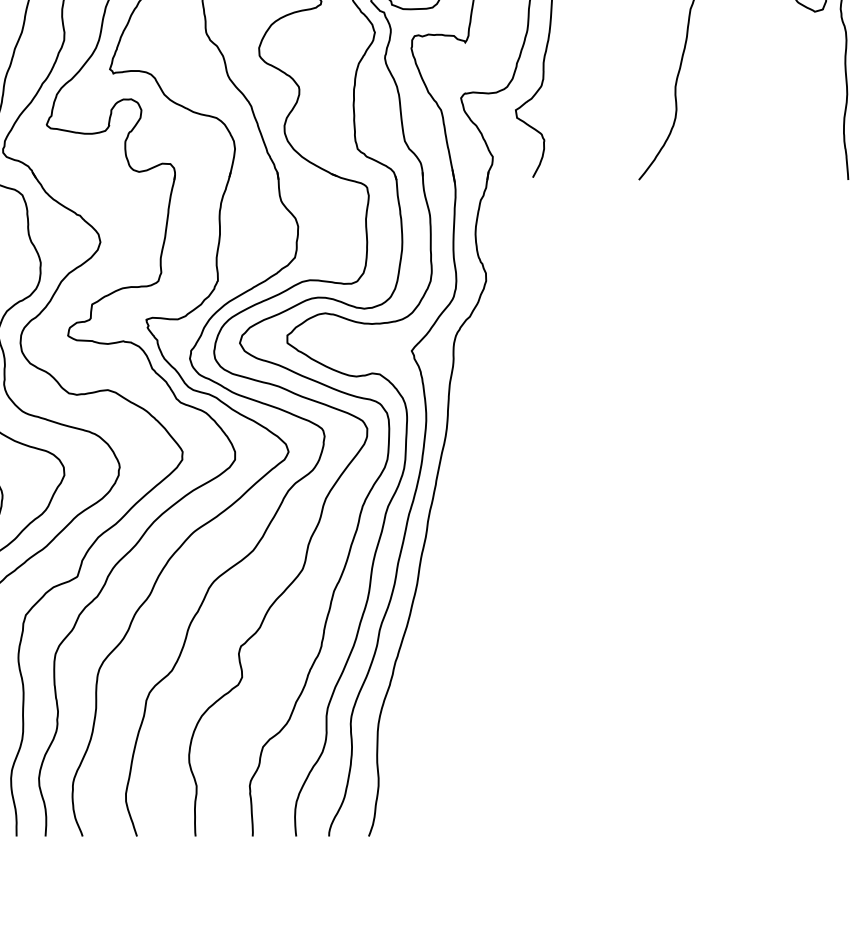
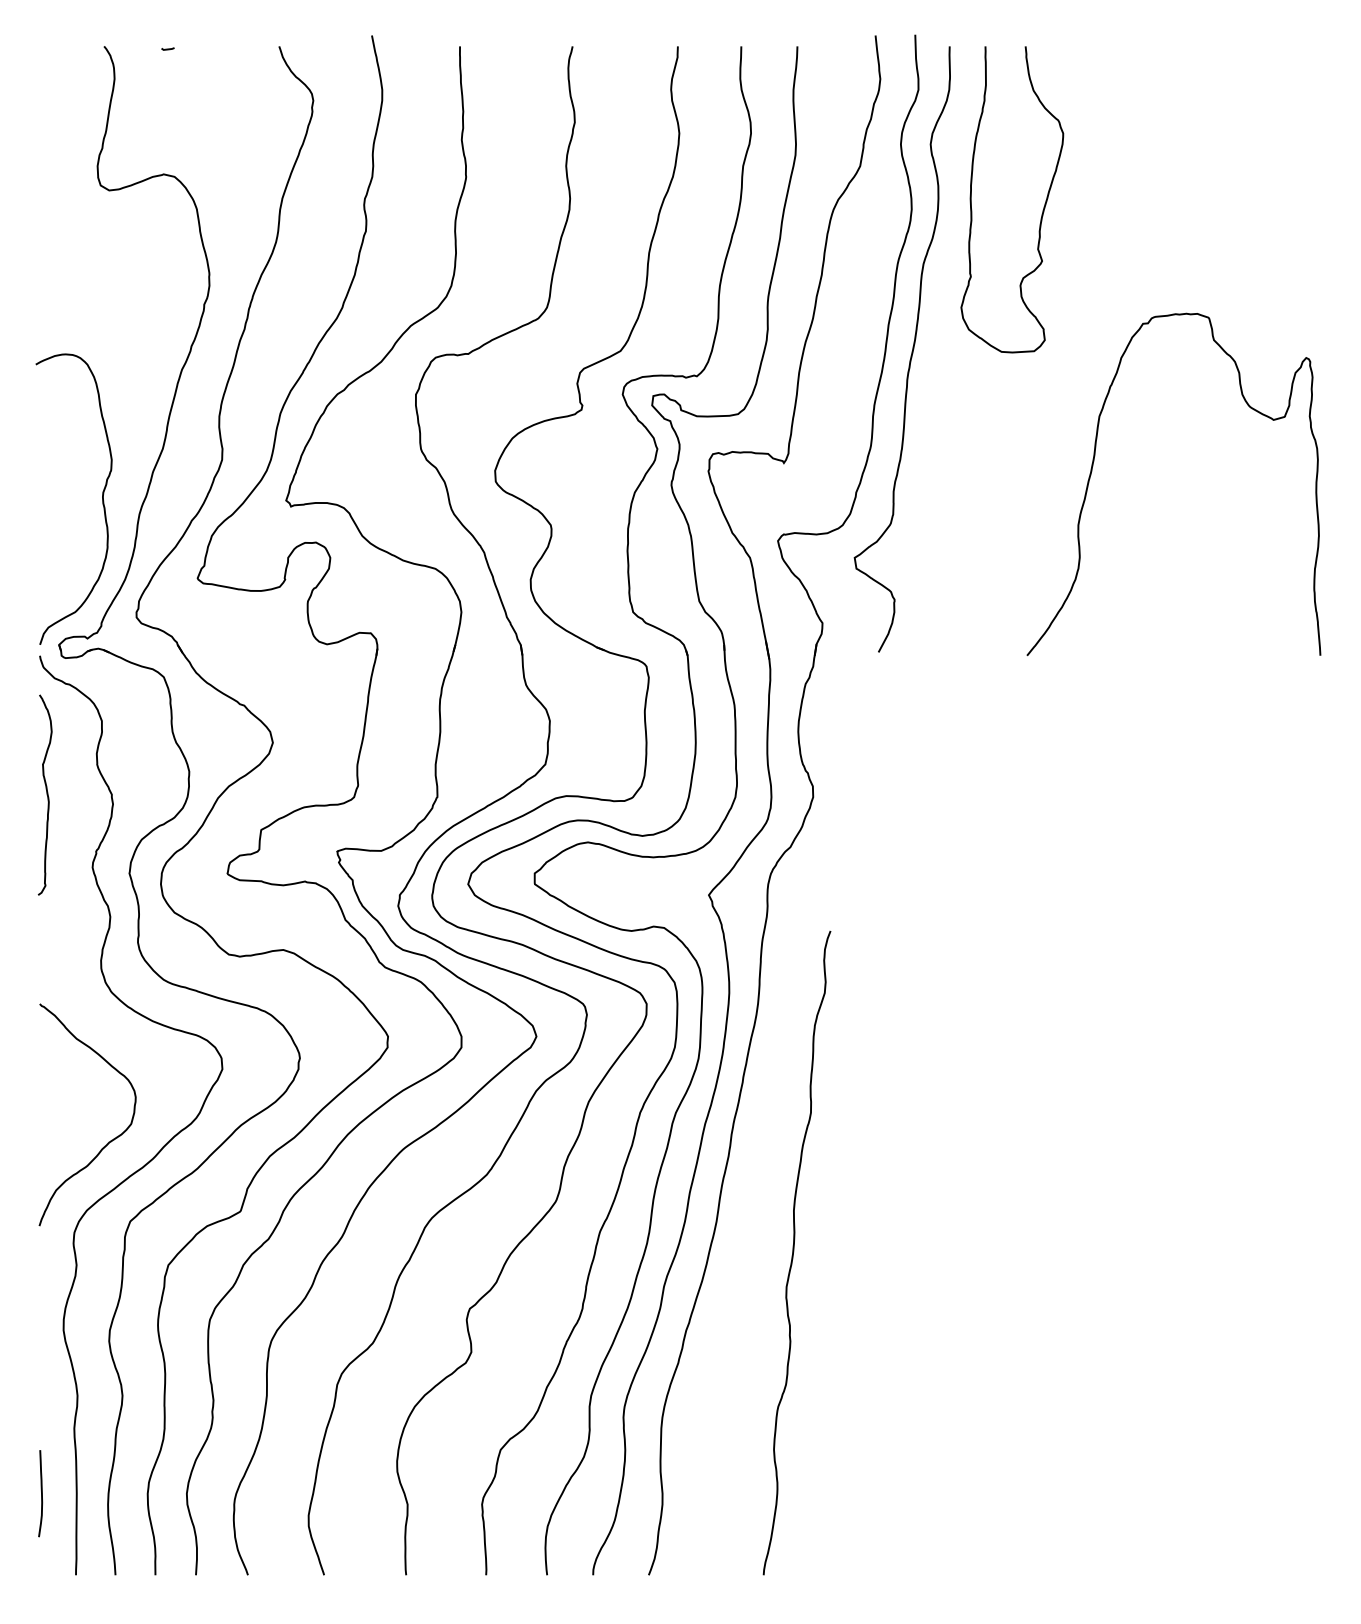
curve: (472, 605) -> (794, 1251), added

